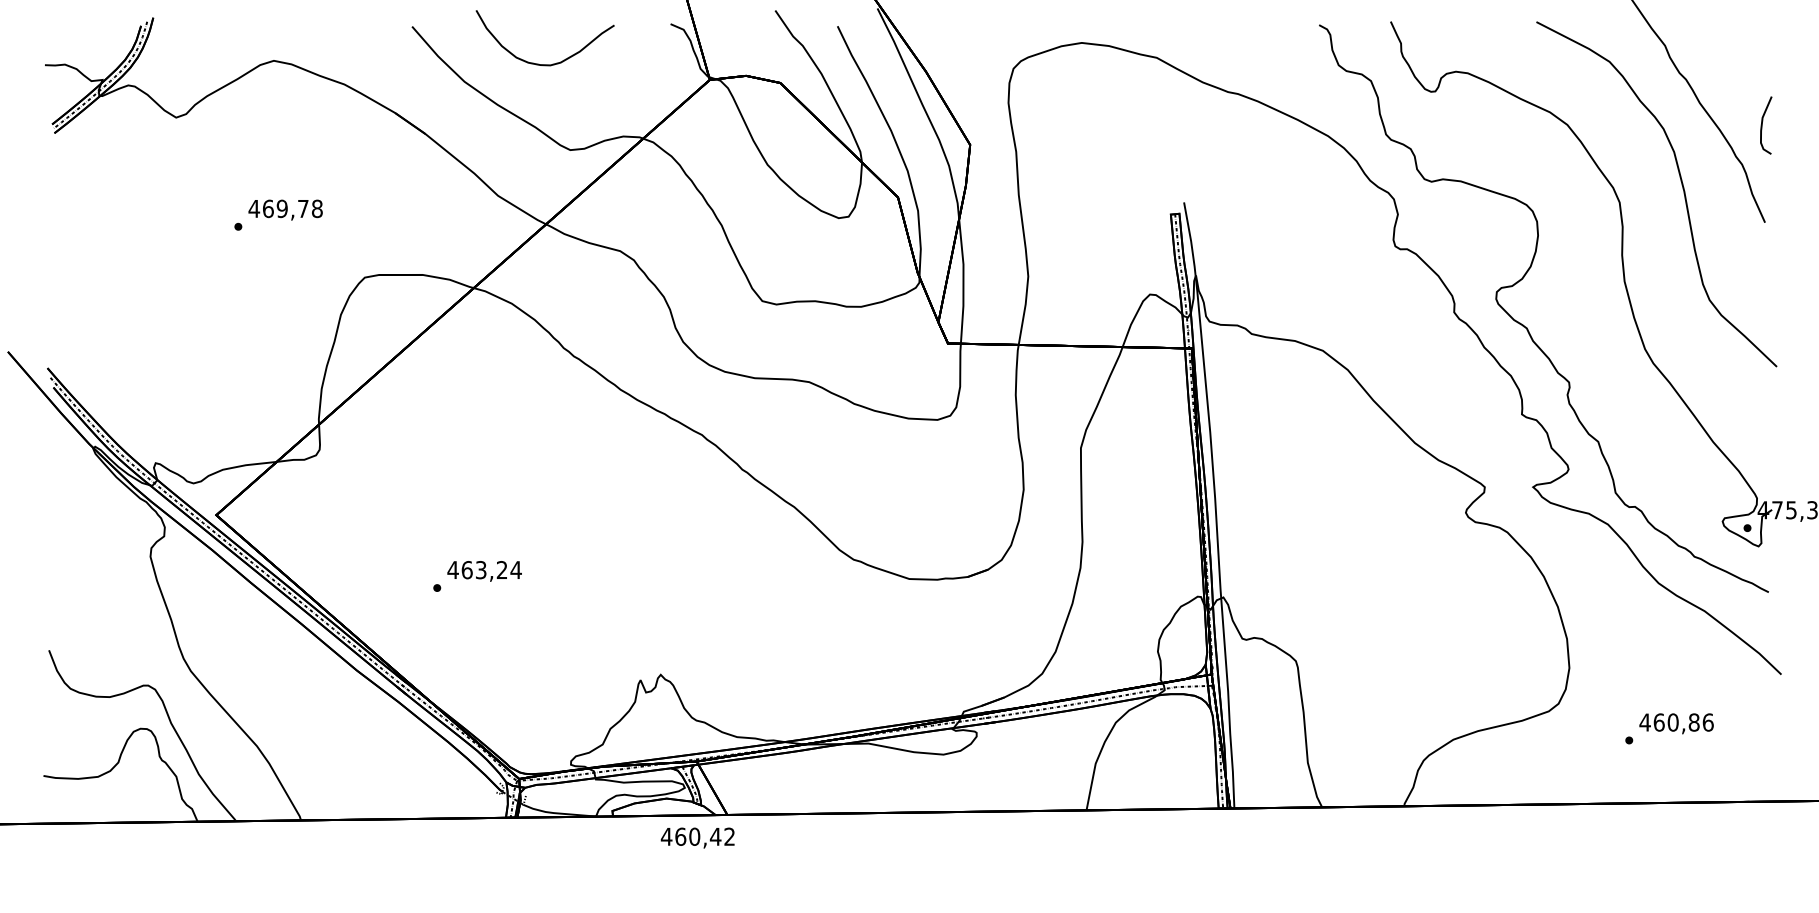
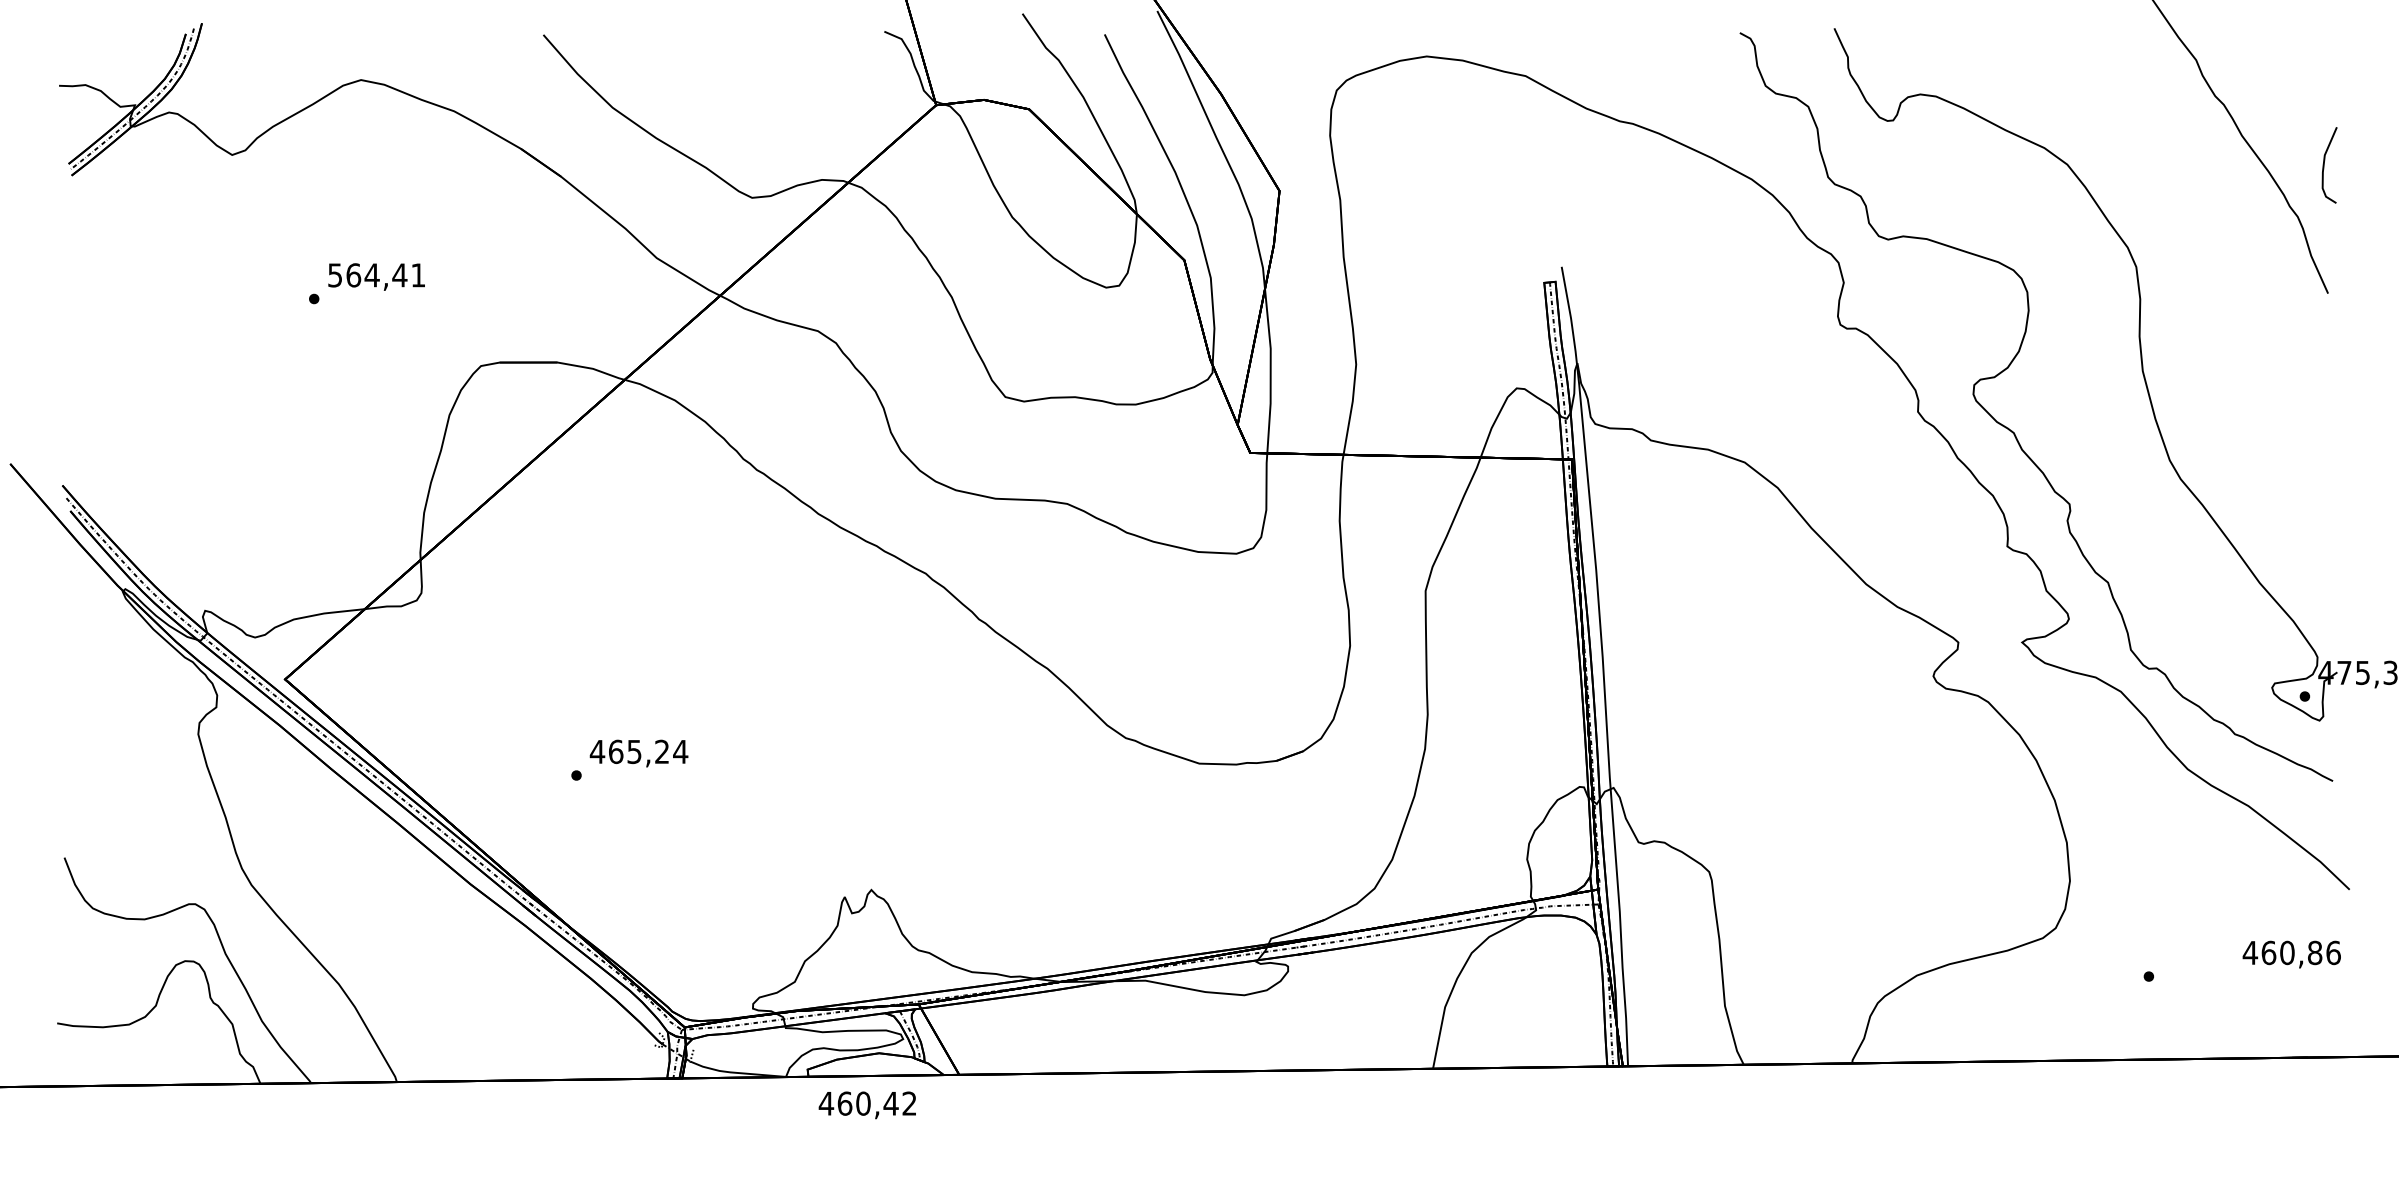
curve: (538, 63) -> (710, 83), removed
curve: (1682, 189) -> (2219, 249), removed
text: (285, 208) -> (376, 274), 469,78 -> 564,41
text: (481, 569) -> (634, 751), 463,24 -> 465,24
text: (1676, 723) -> (2291, 954), moved
text: (697, 837) -> (867, 1104), moved

